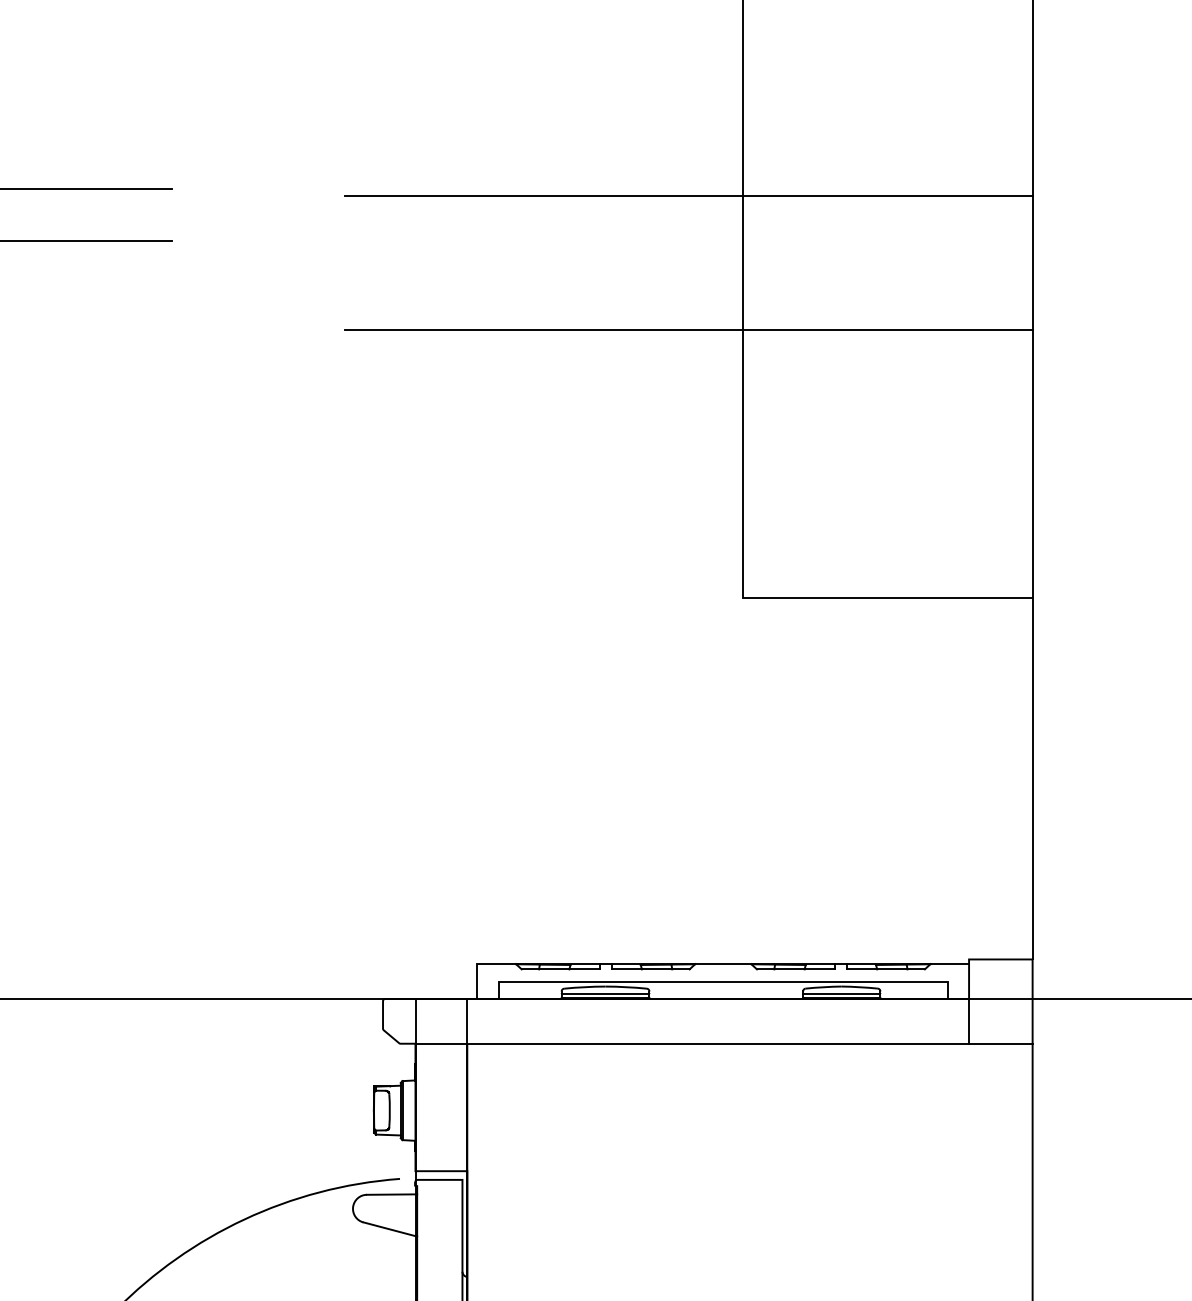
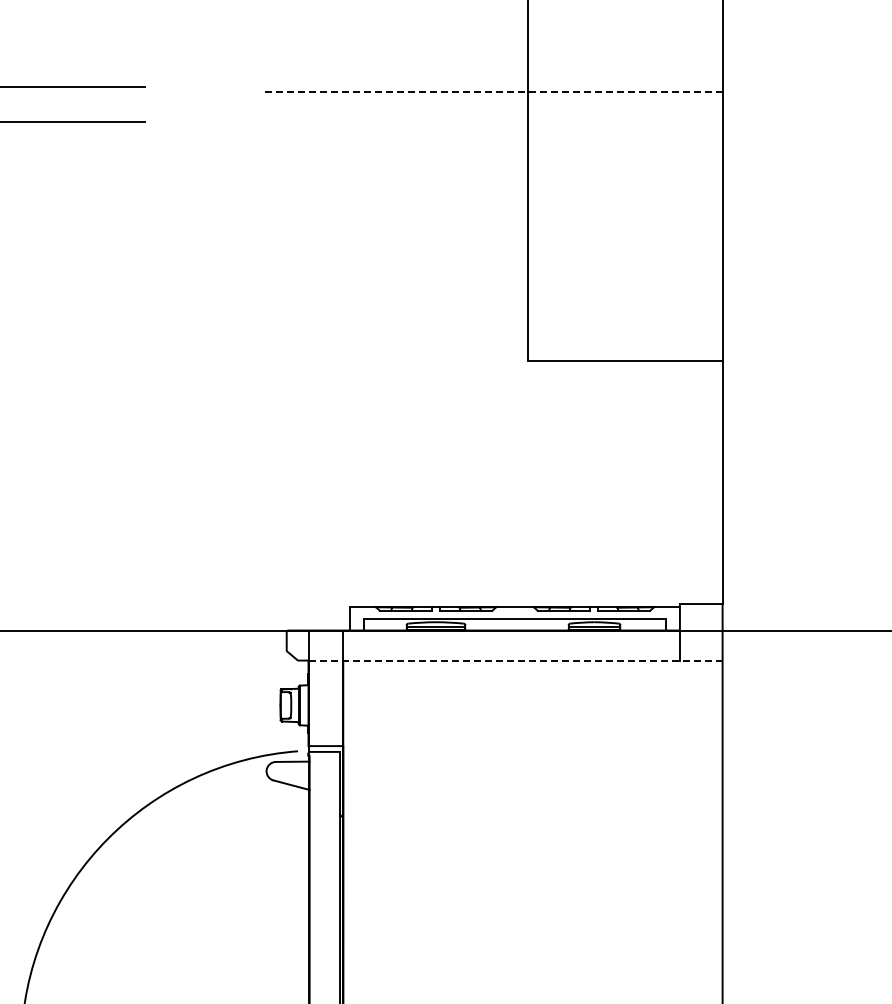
line: (688, 195) -> (491, 91), solid -> dashed
line: (688, 329) -> (491, 181), removed
line: (725, 1043) -> (516, 660), solid -> dashed

